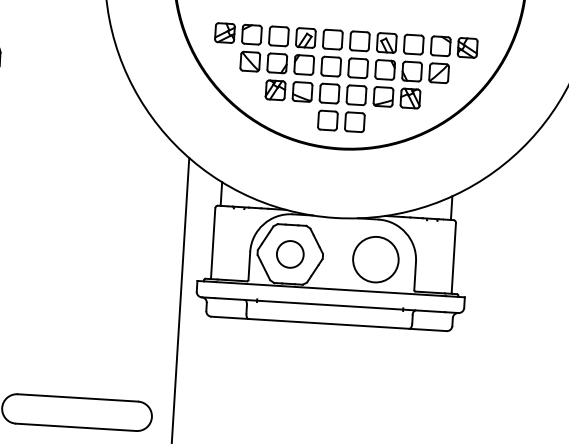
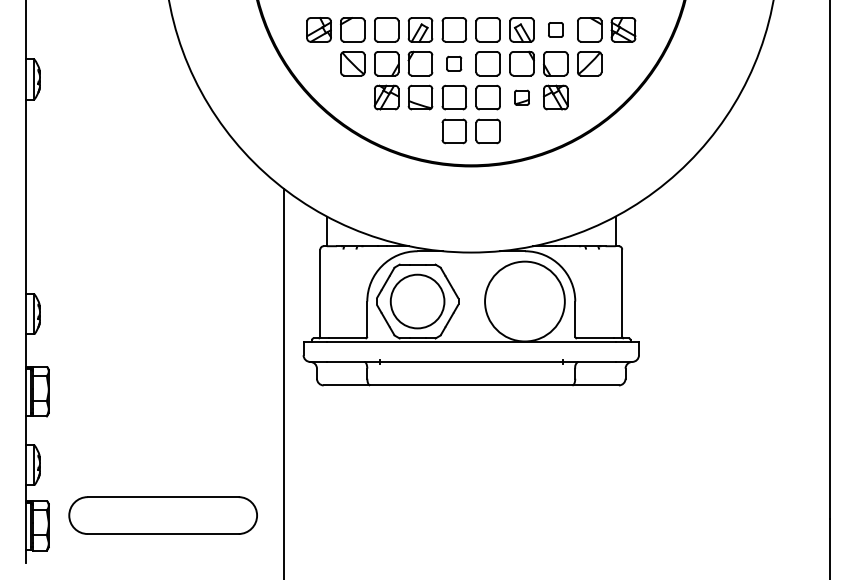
part: (413, 44) -> (555, 29), size x0.6
part: (330, 66) -> (453, 63), size x0.6
part: (383, 96) -> (521, 97), size x0.6
circle: (290, 254) -> (417, 301), size x1.6
circle: (375, 259) -> (524, 301), size x1.4

